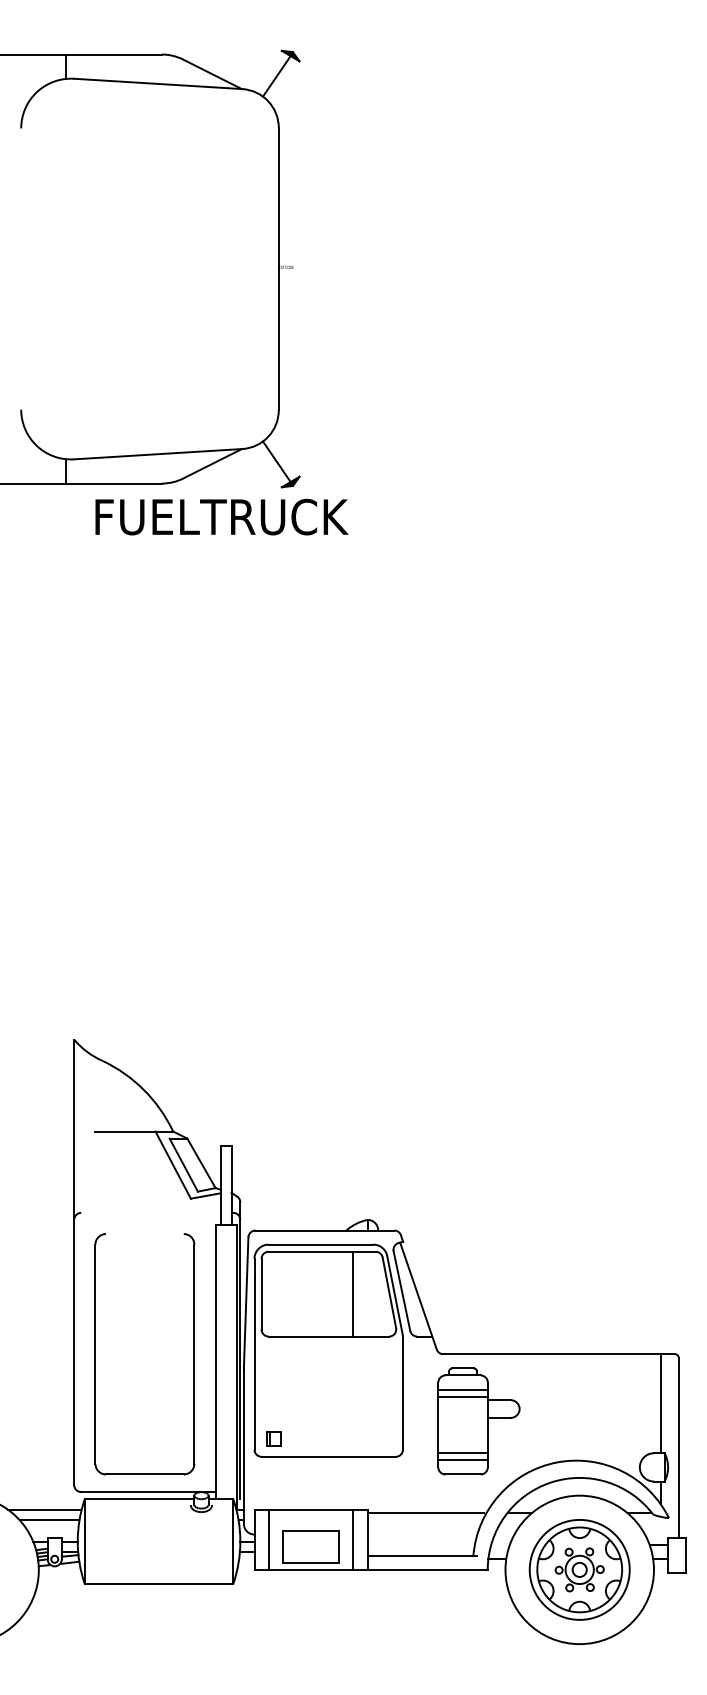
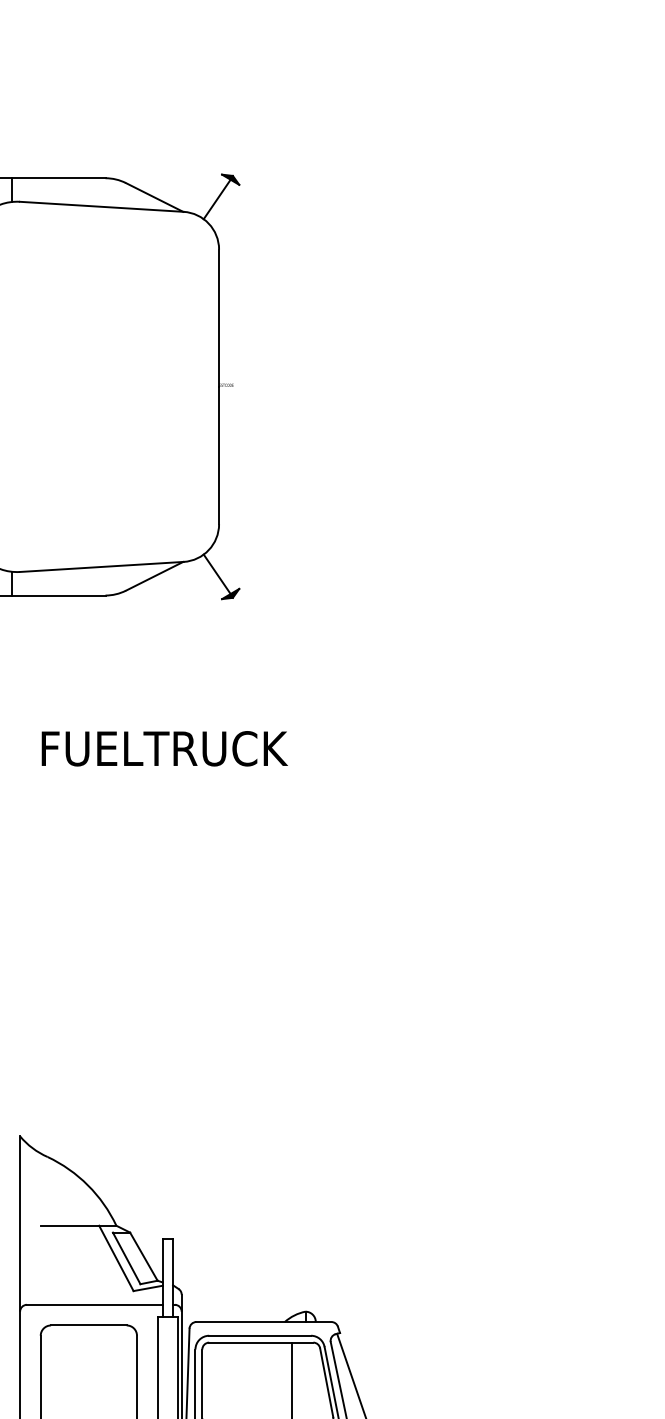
text: (221, 516) -> (164, 748), moved
line: (150, 1212) -> (94, 1304), added
line: (144, 1234) -> (88, 1325), added

